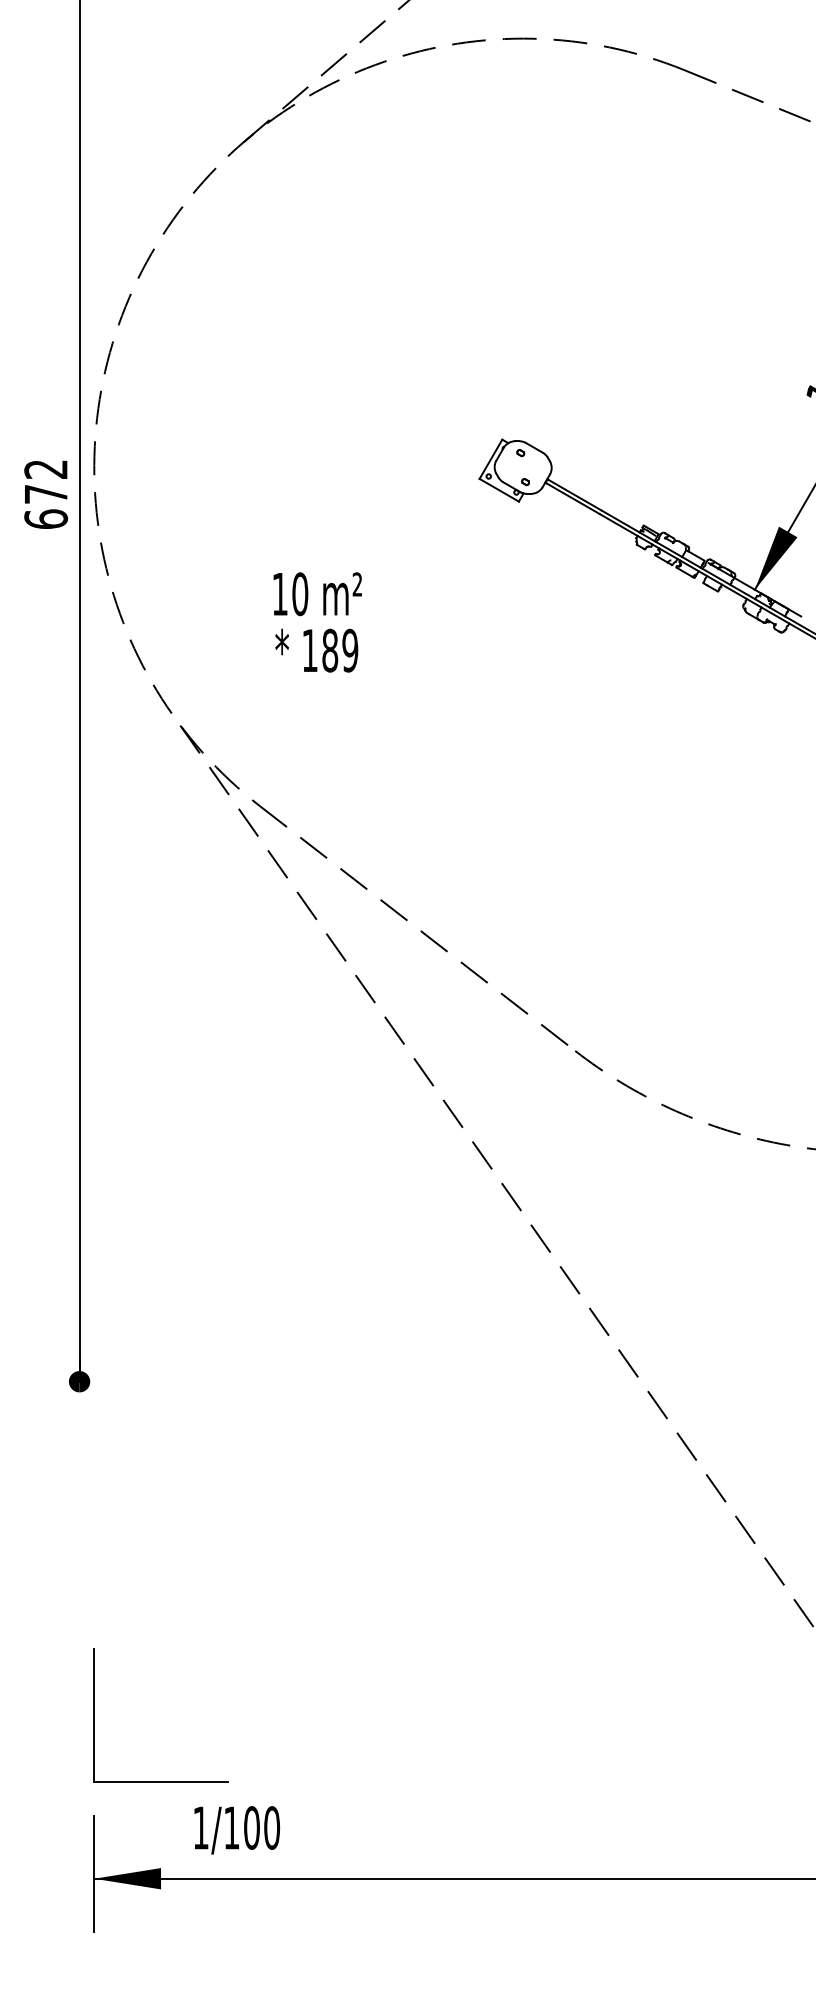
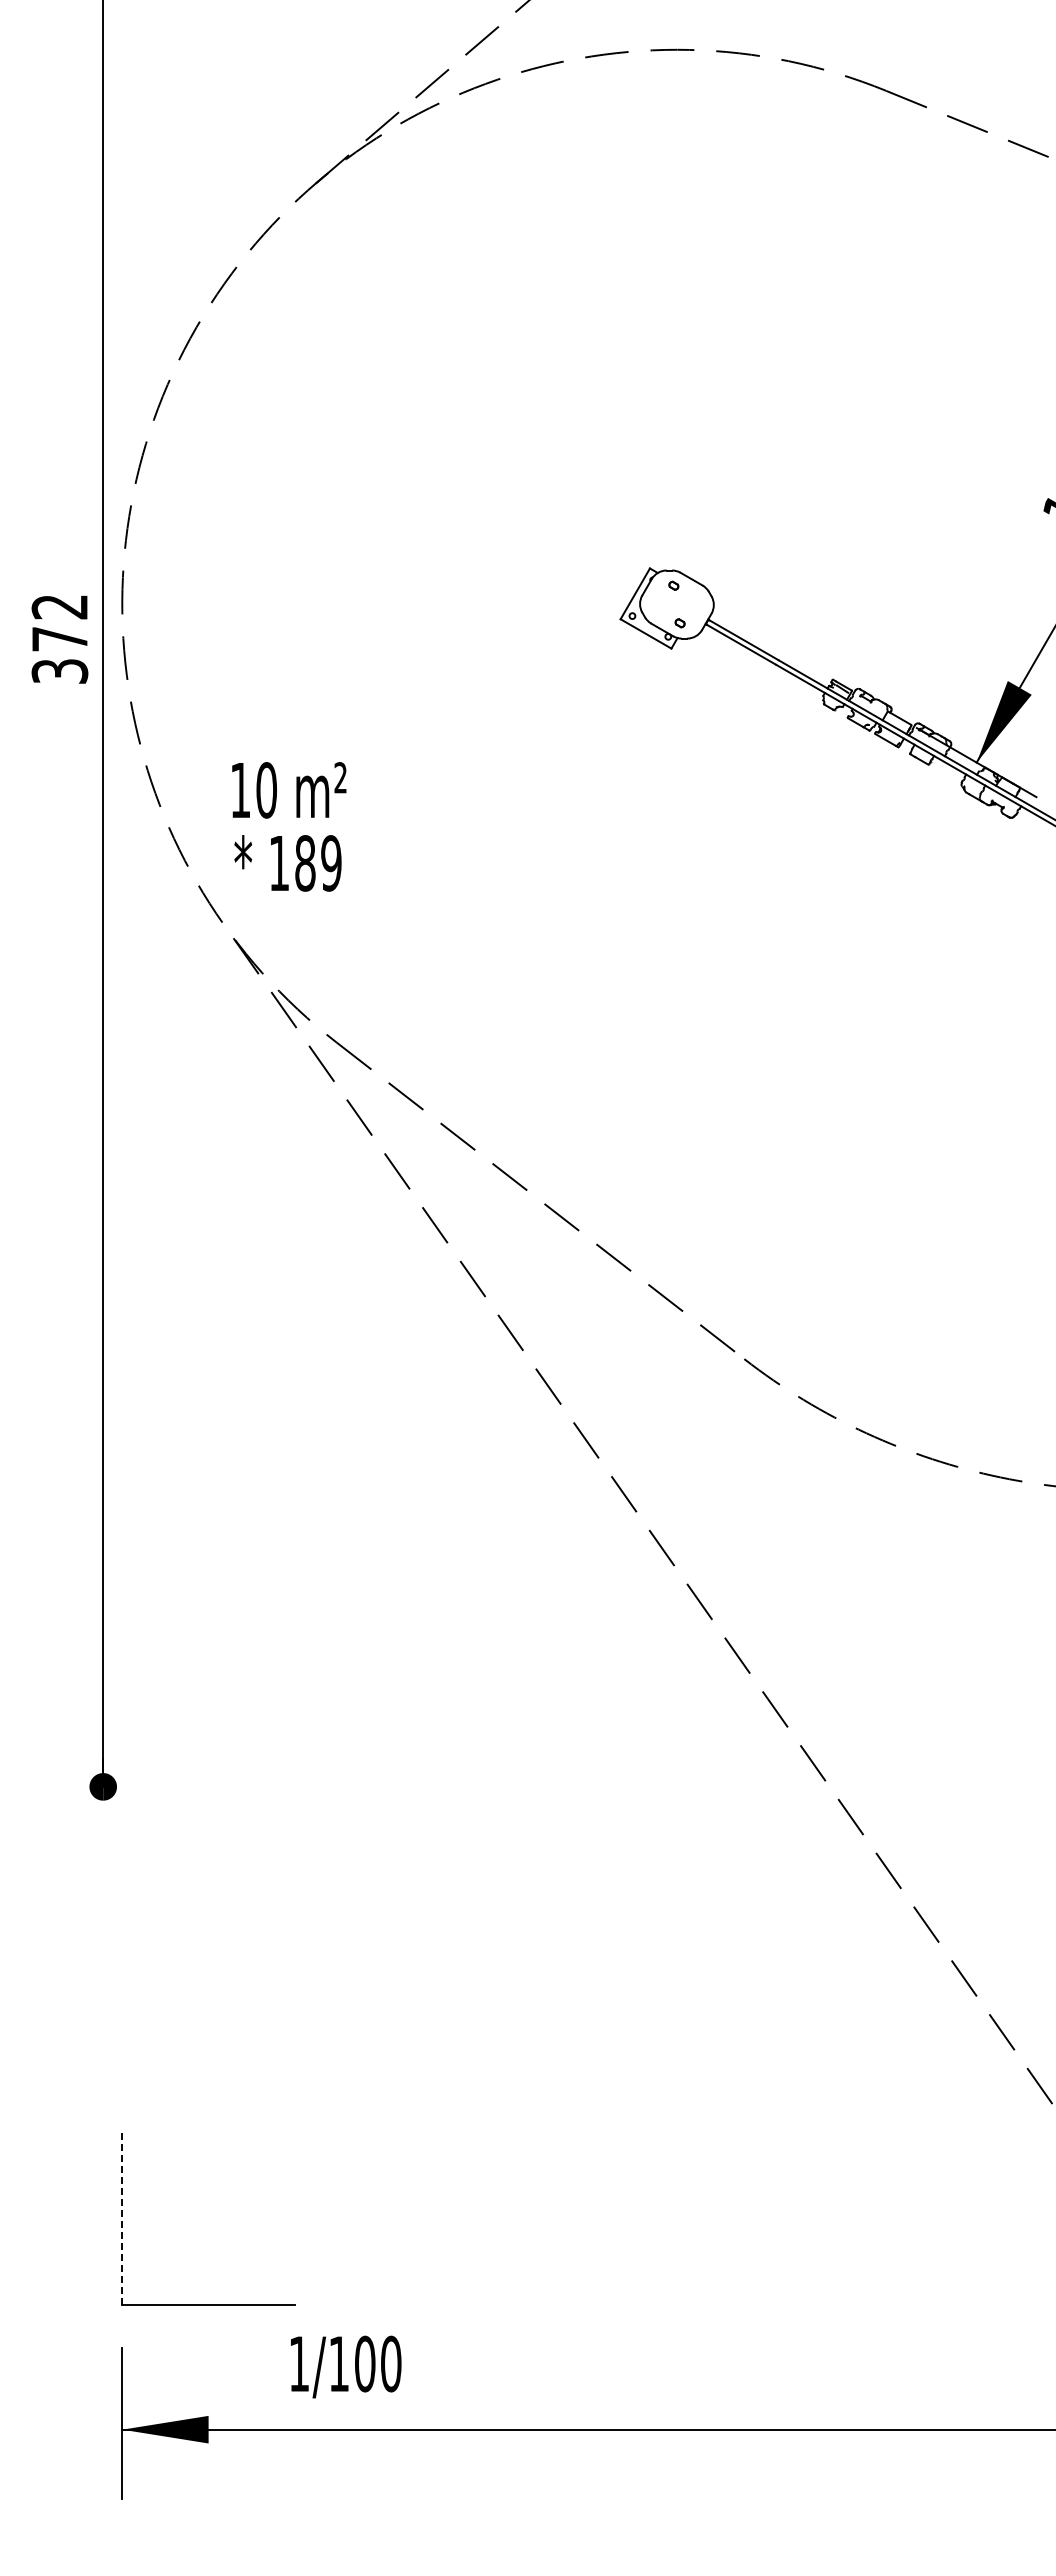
text: (45, 518) -> (59, 670), 672 -> 372
text: (317, 622) -> (289, 826), moved
line: (94, 1714) -> (122, 2217), solid -> dashed
text: (237, 1829) -> (346, 2366), moved

